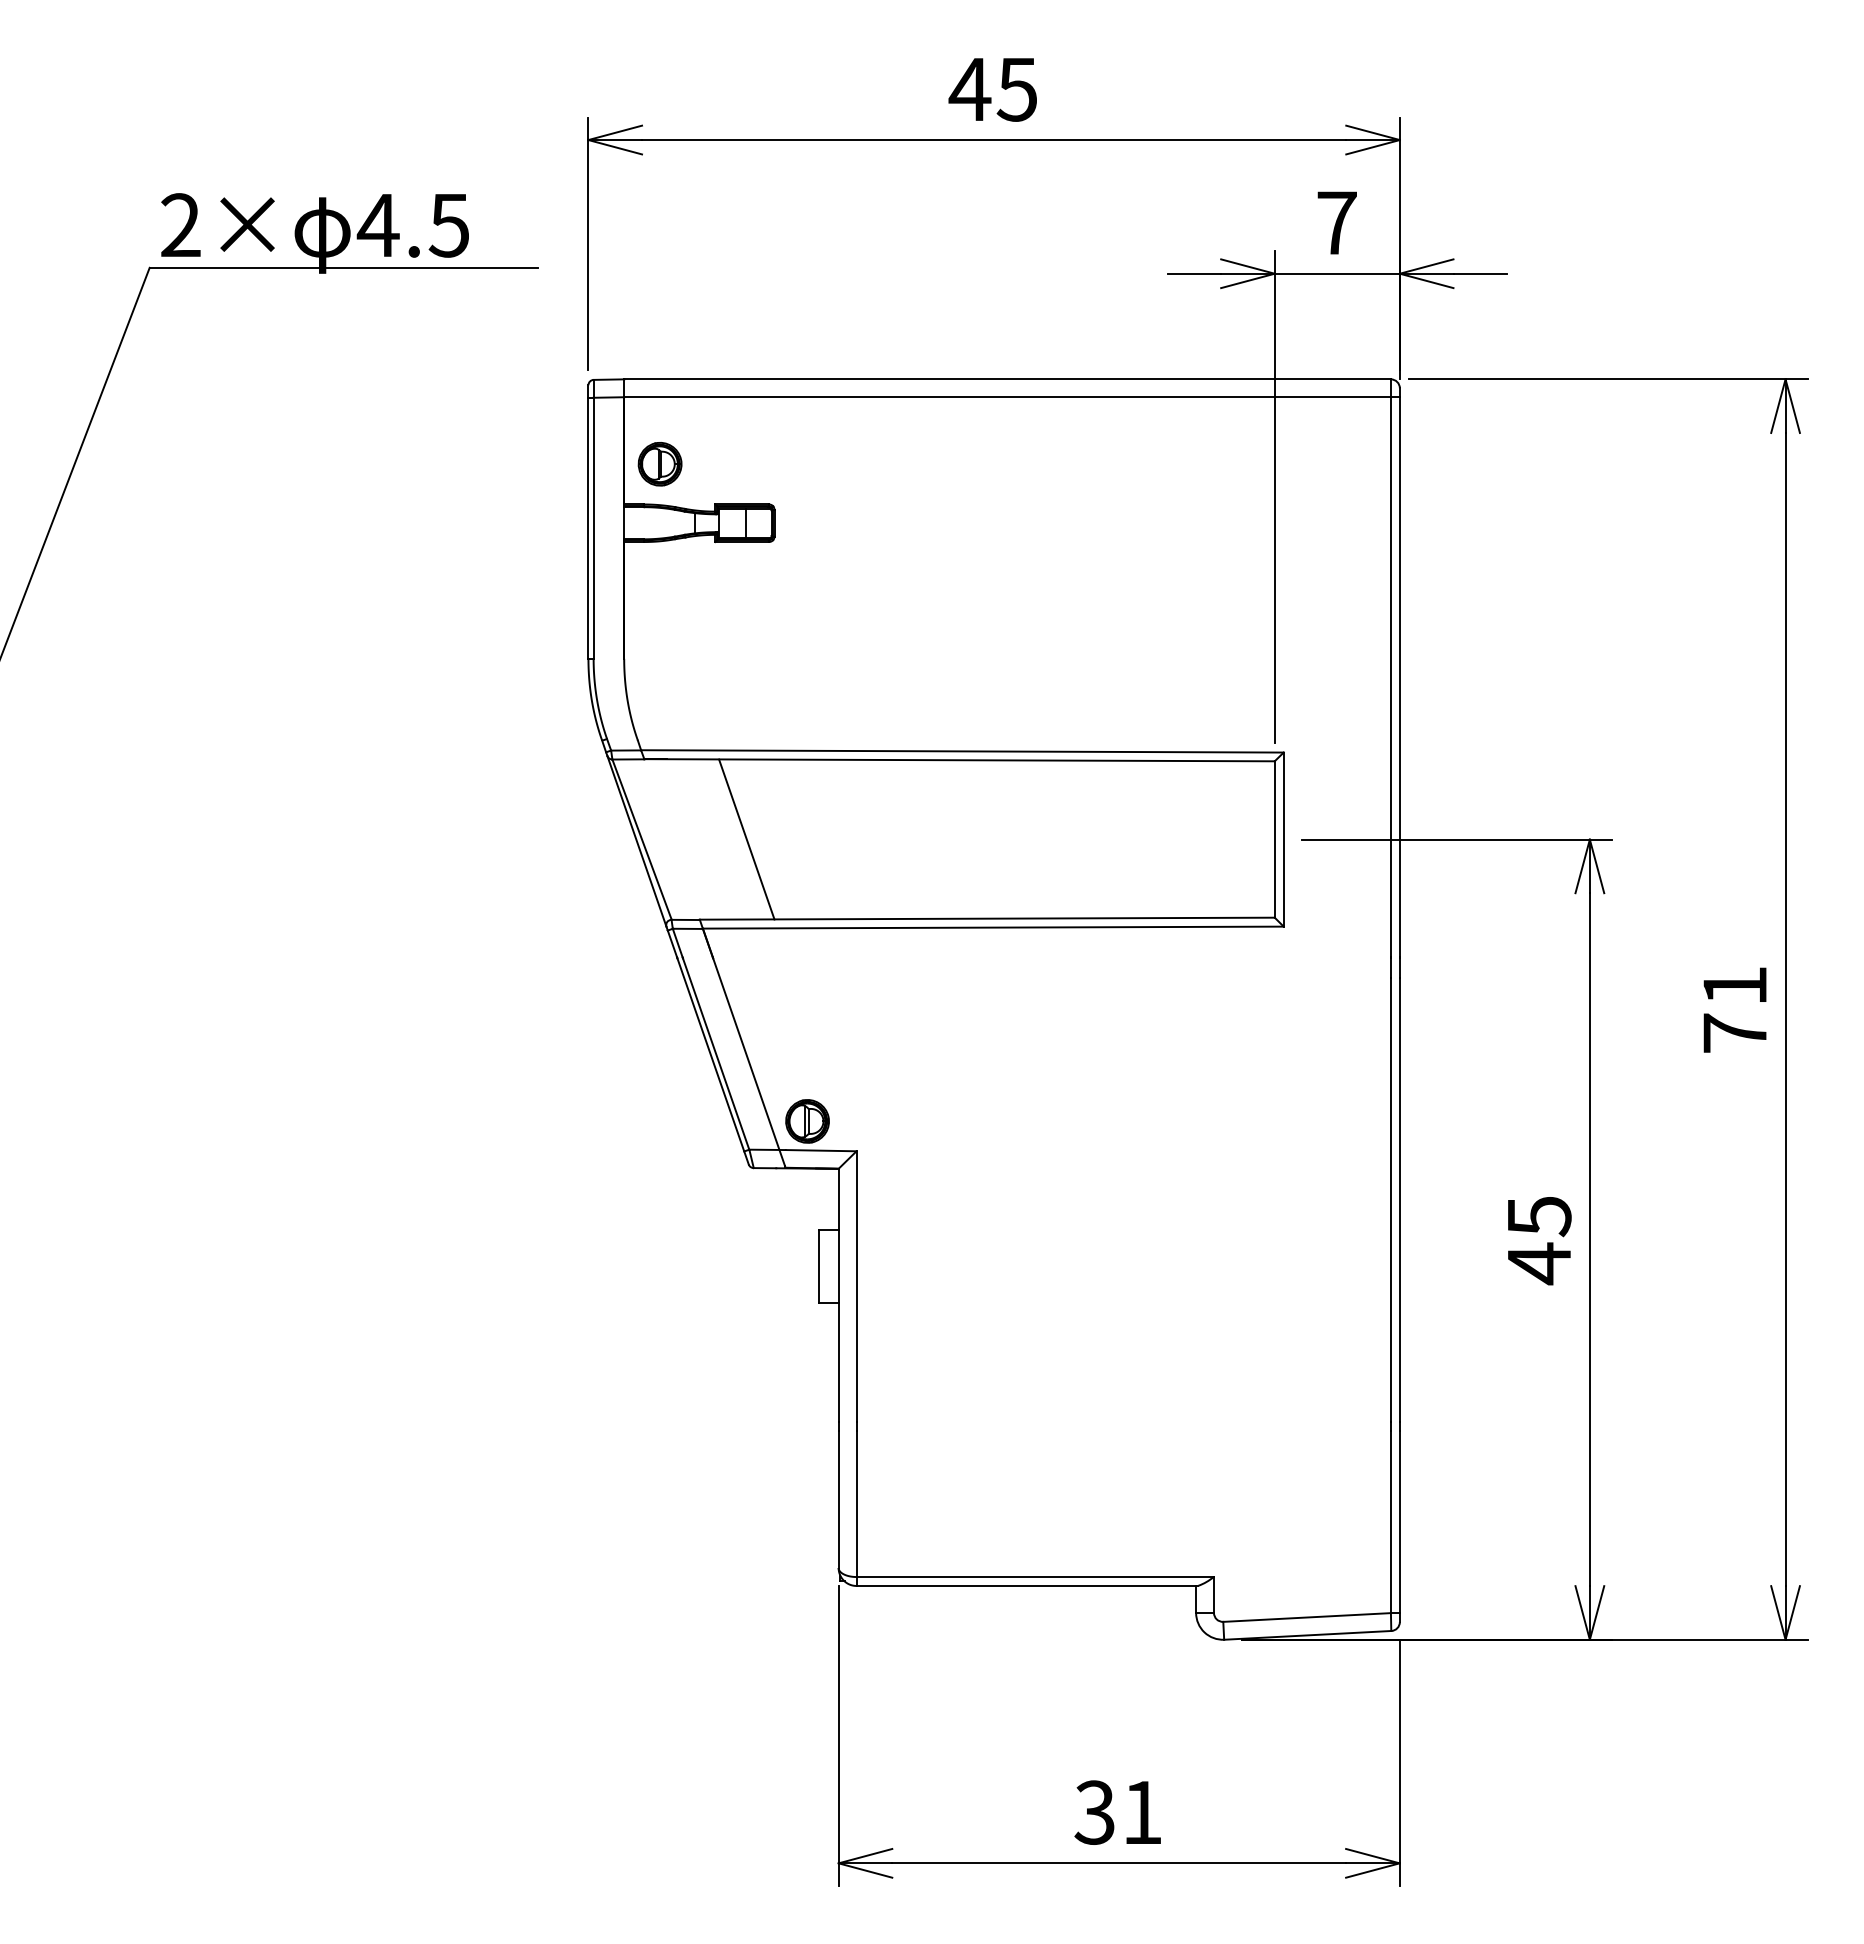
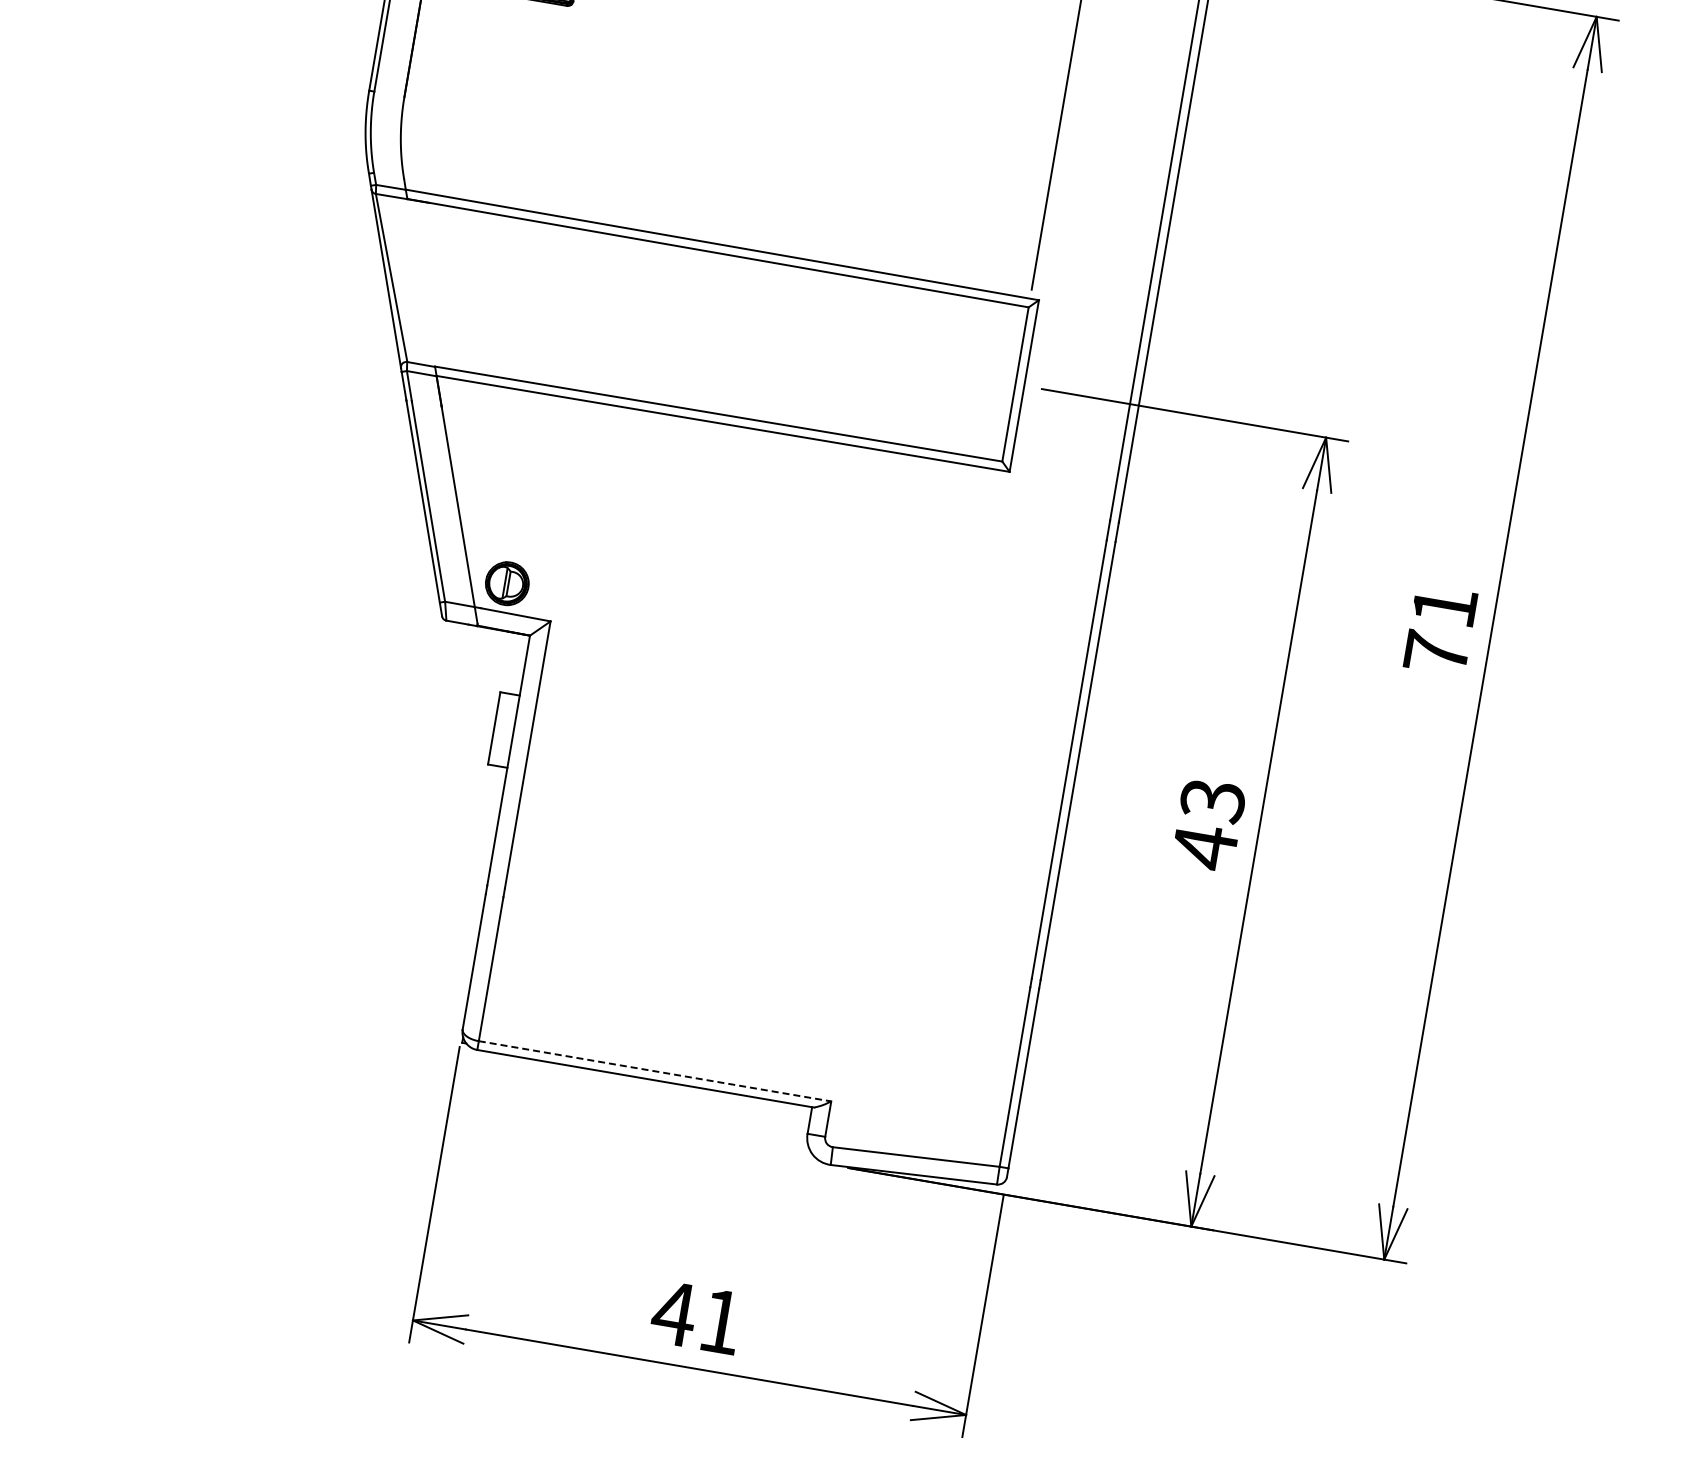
line: (746, 839) -> (494, 295), removed
text: (1539, 1217) -> (1212, 801), 45 -> 43
line: (1035, 1577) -> (655, 1071), solid -> dashed
text: (1094, 1812) -> (673, 1313), 31 -> 41

